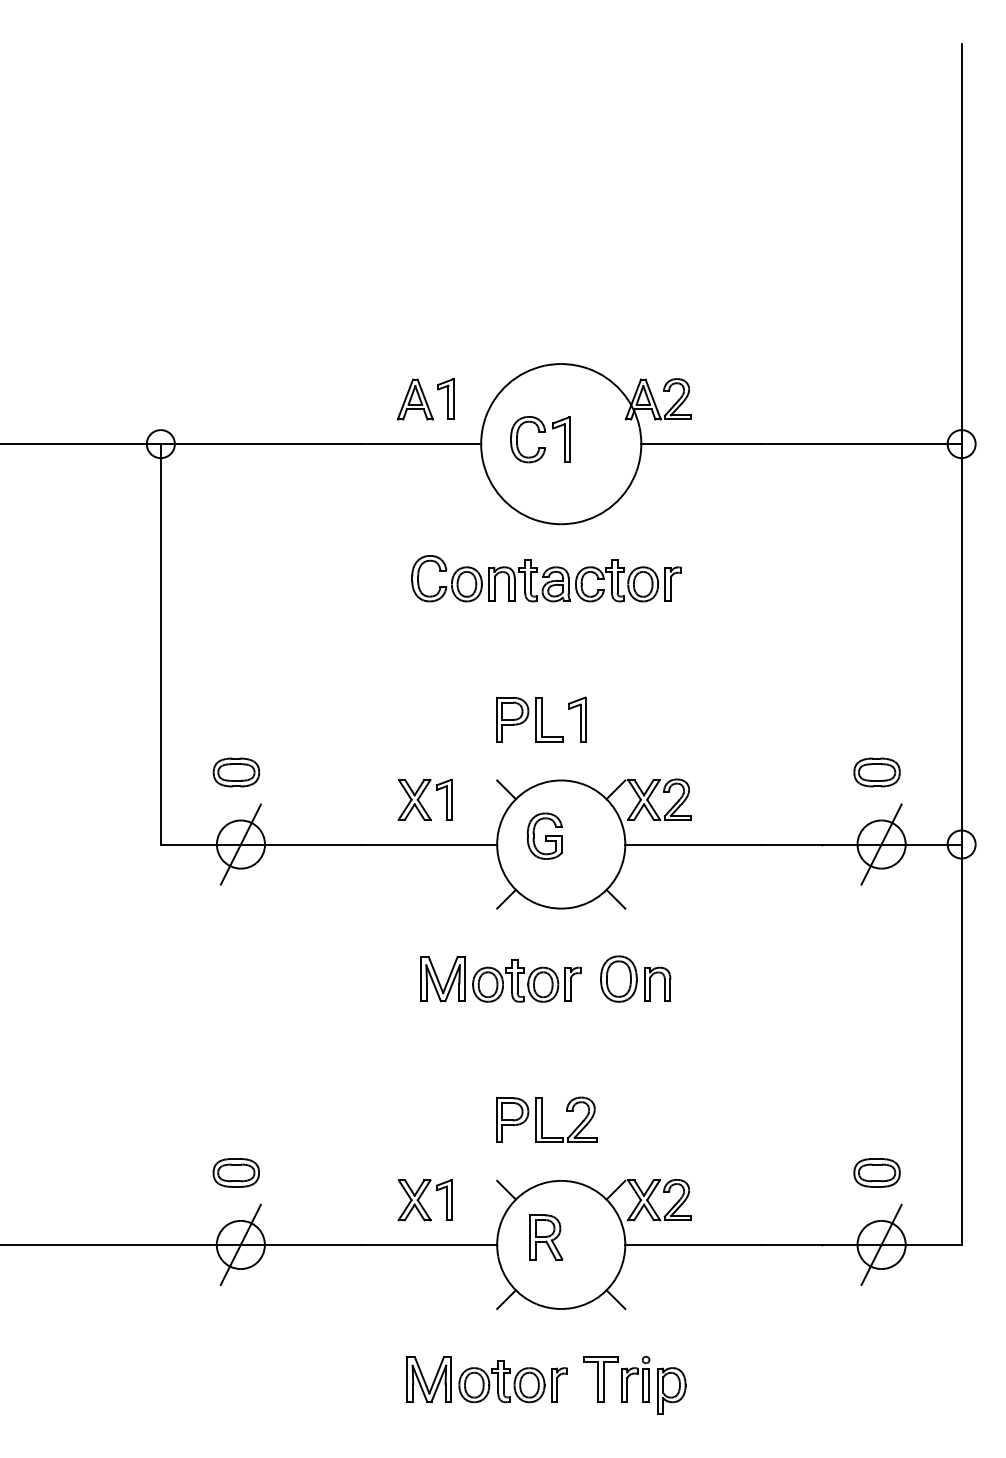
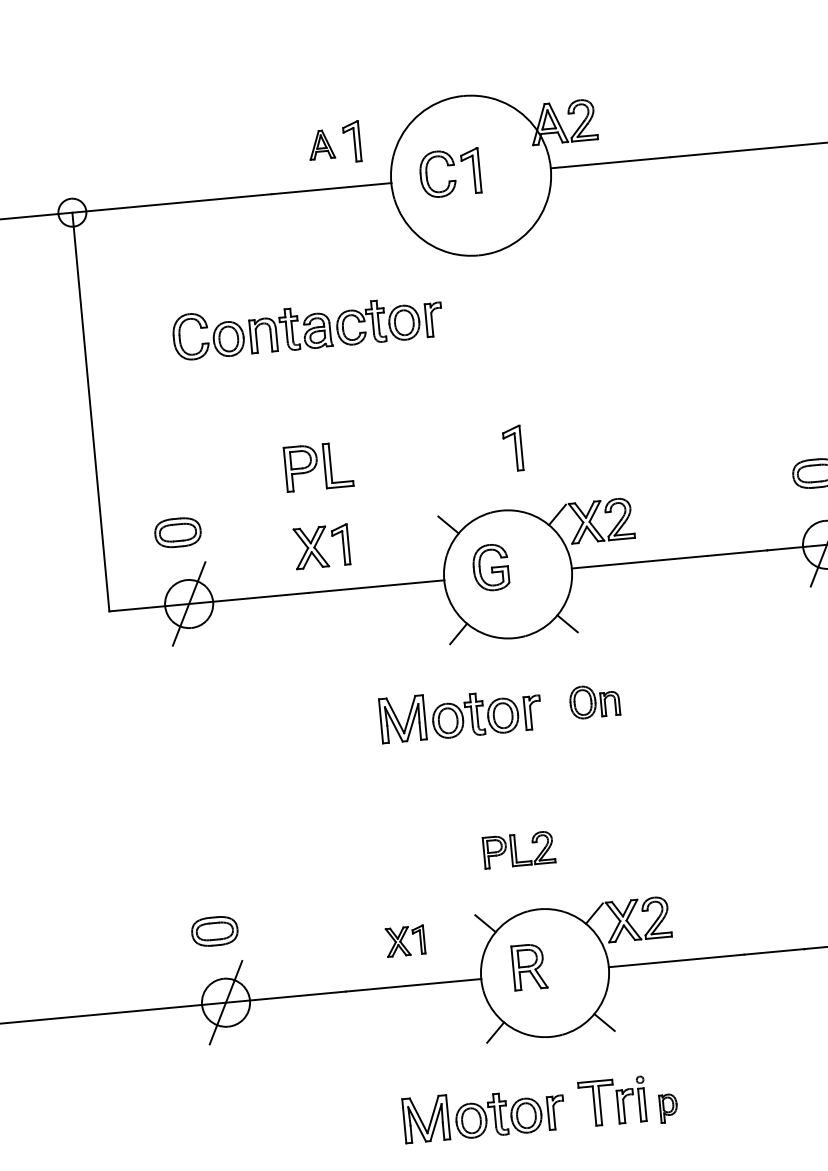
part: (414, 399) -> (320, 144), size x0.7
part: (546, 578) -> (307, 325), moved
part: (529, 719) -> (318, 466), moved
part: (424, 799) -> (320, 546), moved
part: (635, 978) -> (594, 700), size x0.7
part: (546, 1119) -> (518, 849), size x0.7
part: (424, 1200) -> (404, 941), size x0.7
part: (671, 1390) -> (668, 1107), size x0.6

